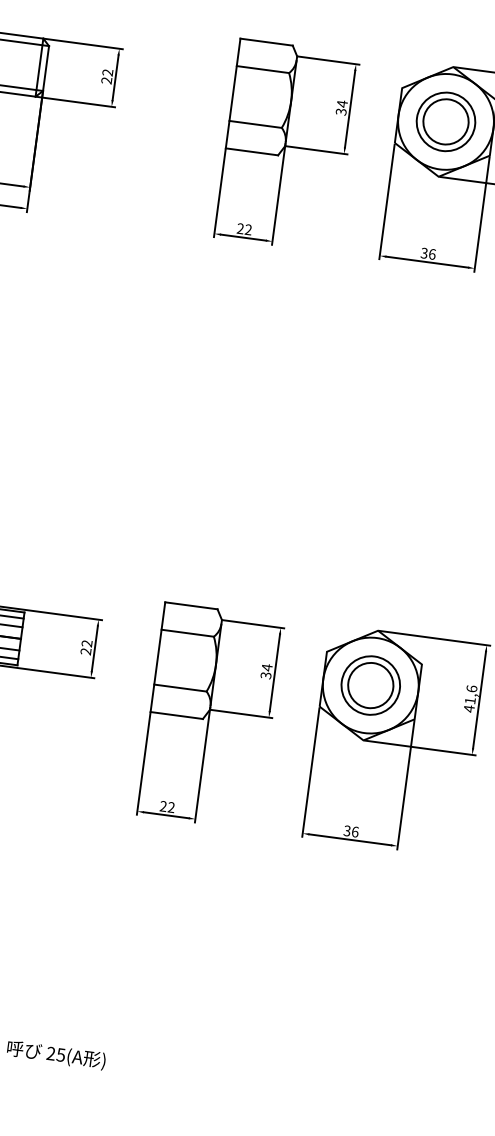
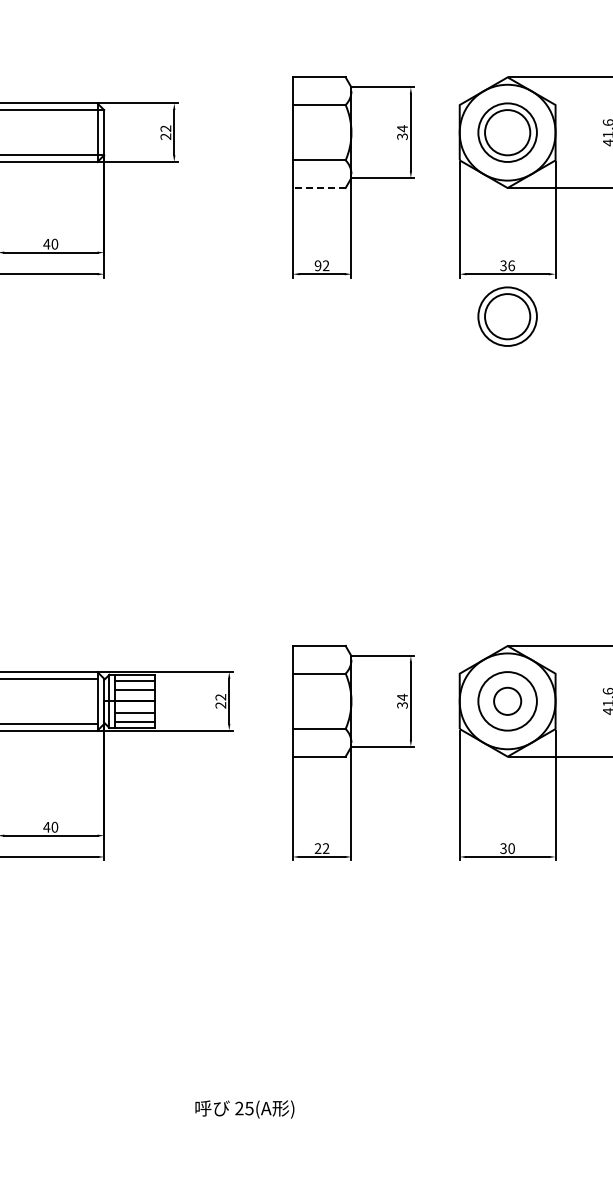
line: (251, 152) -> (318, 188), solid -> dashed
text: (239, 229) -> (317, 266), 22 -> 92
part: (421, 304) -> (507, 316), added
circle: (370, 684) -> (507, 700), size x0.6
text: (355, 831) -> (511, 848), 36 -> 30

